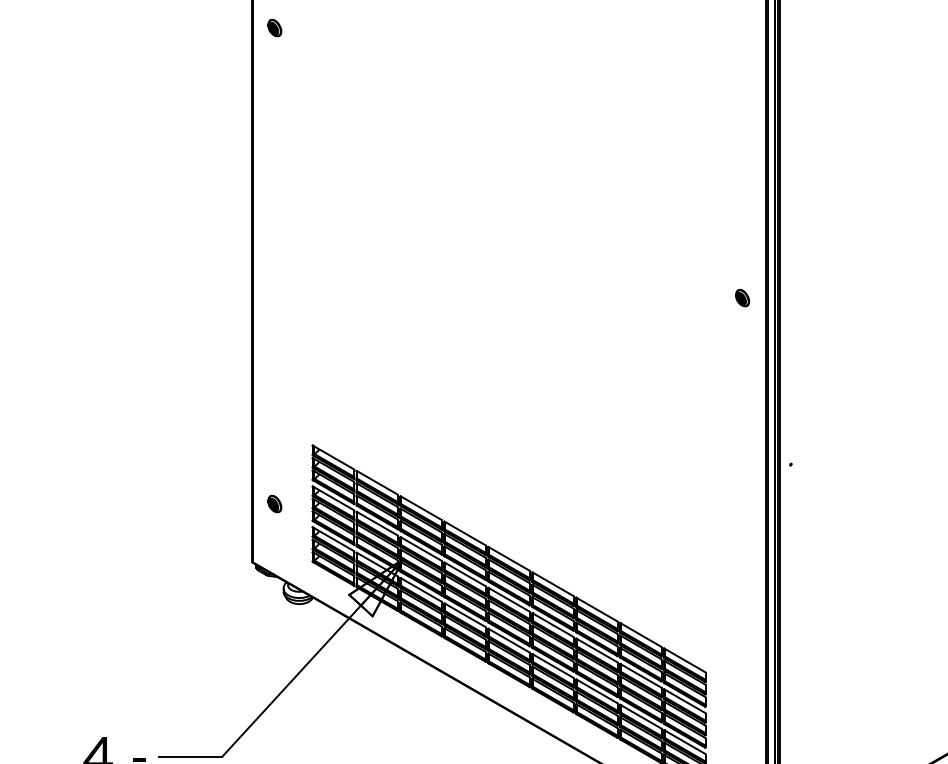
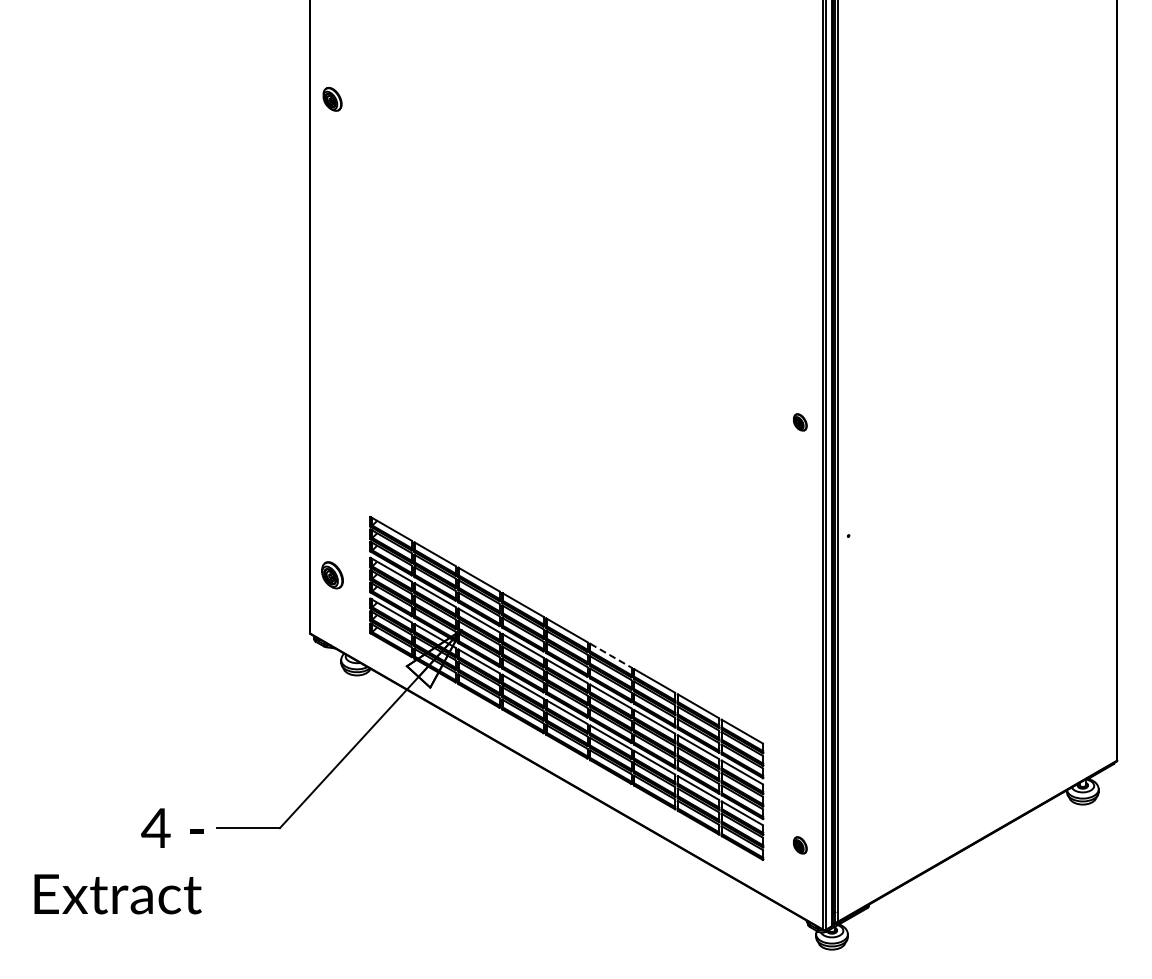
part: (274, 28) -> (332, 99), size x1.4
part: (742, 298) -> (800, 422), moved
part: (274, 504) -> (332, 575), size x1.6
line: (552, 584) -> (610, 655), solid -> dashed

